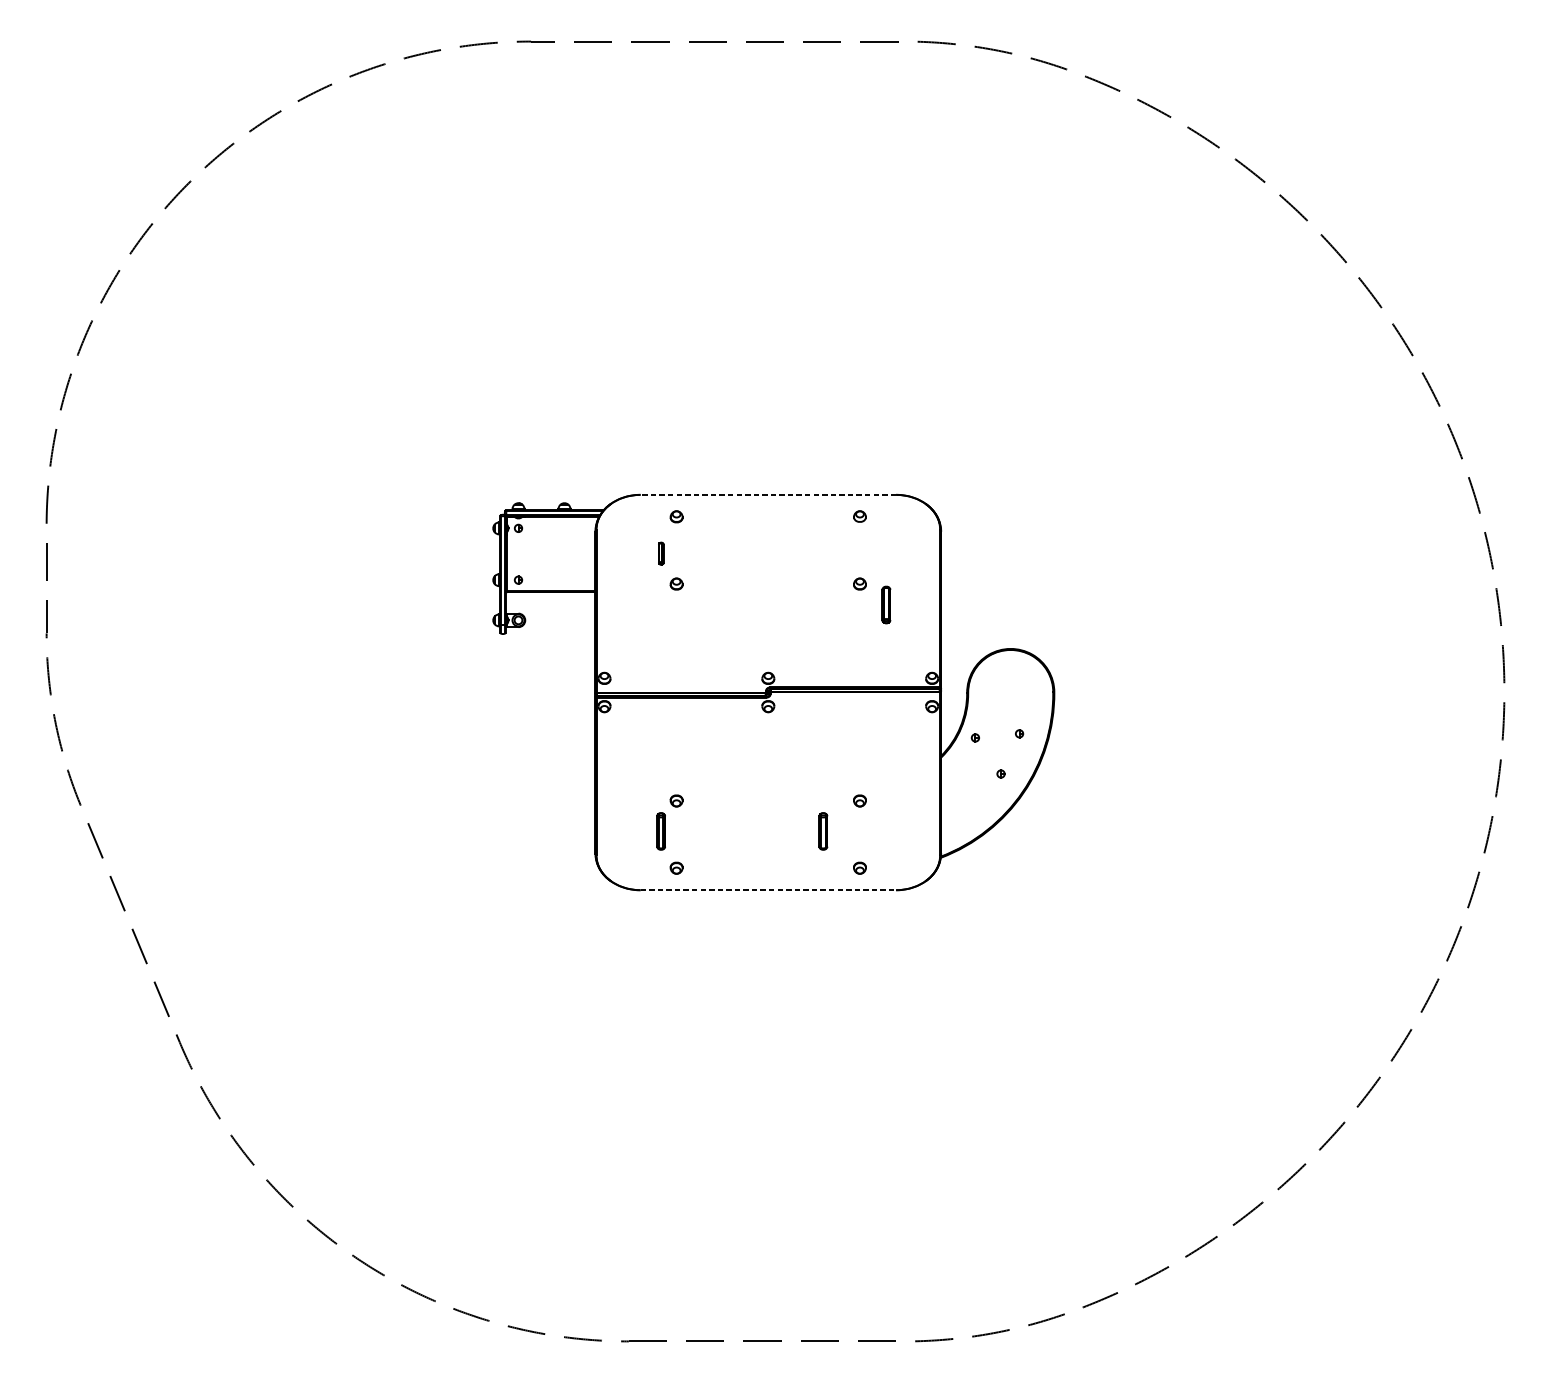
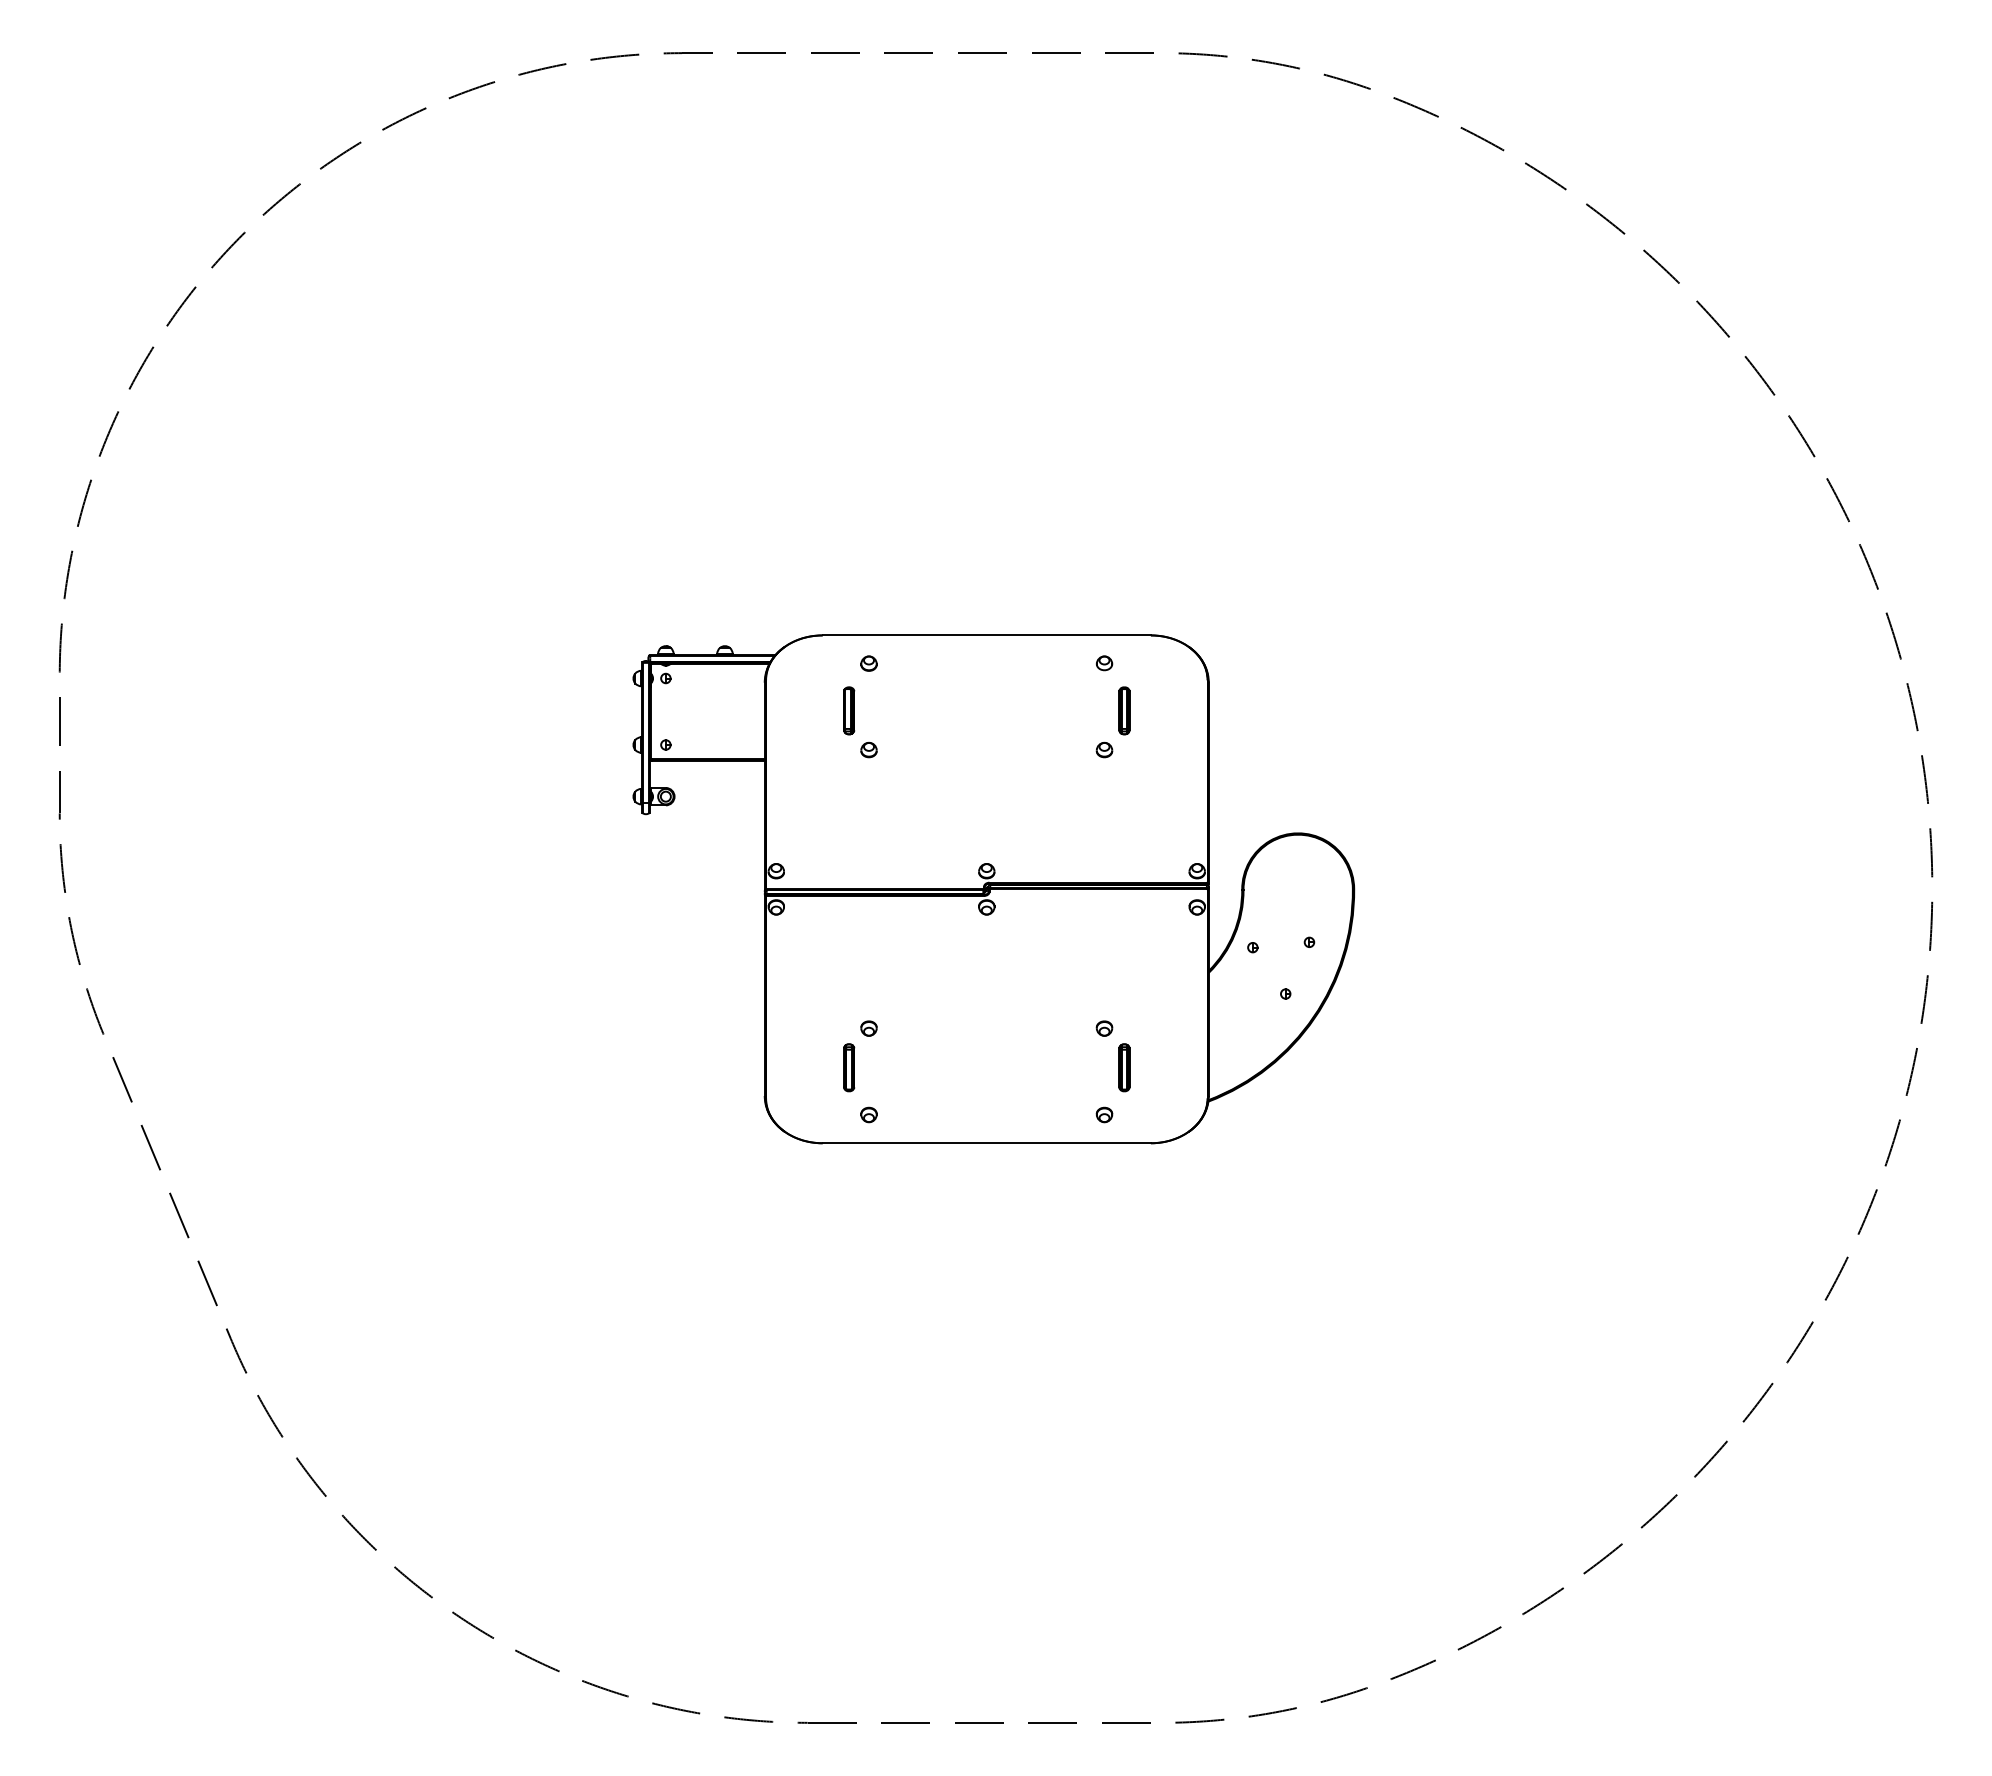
line: (768, 494) -> (986, 635), dashed -> solid
part: (661, 553) -> (849, 710), size x1.67
part: (886, 604) -> (1124, 710), moved
part: (823, 831) -> (1124, 1067), moved
line: (768, 890) -> (987, 1143), dashed -> solid

